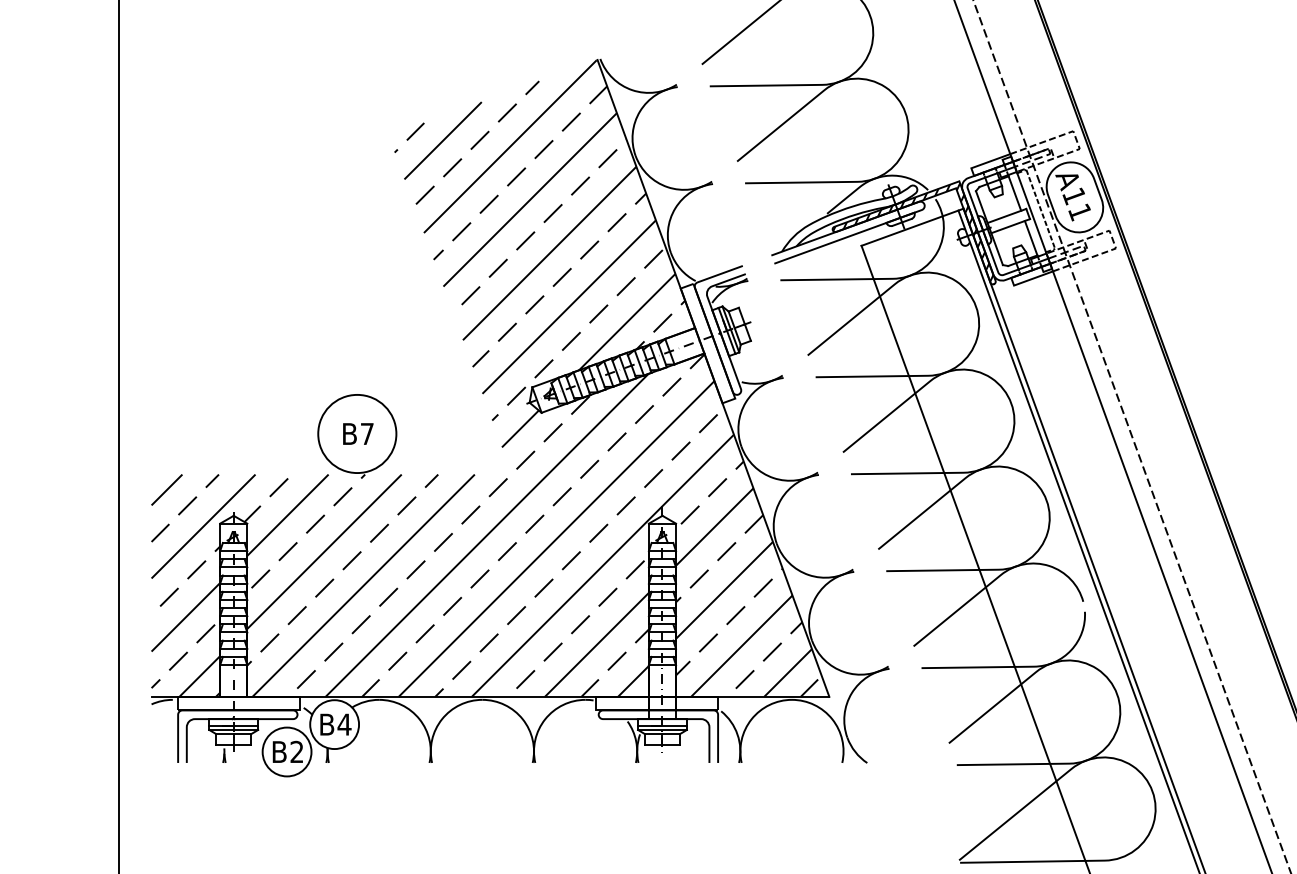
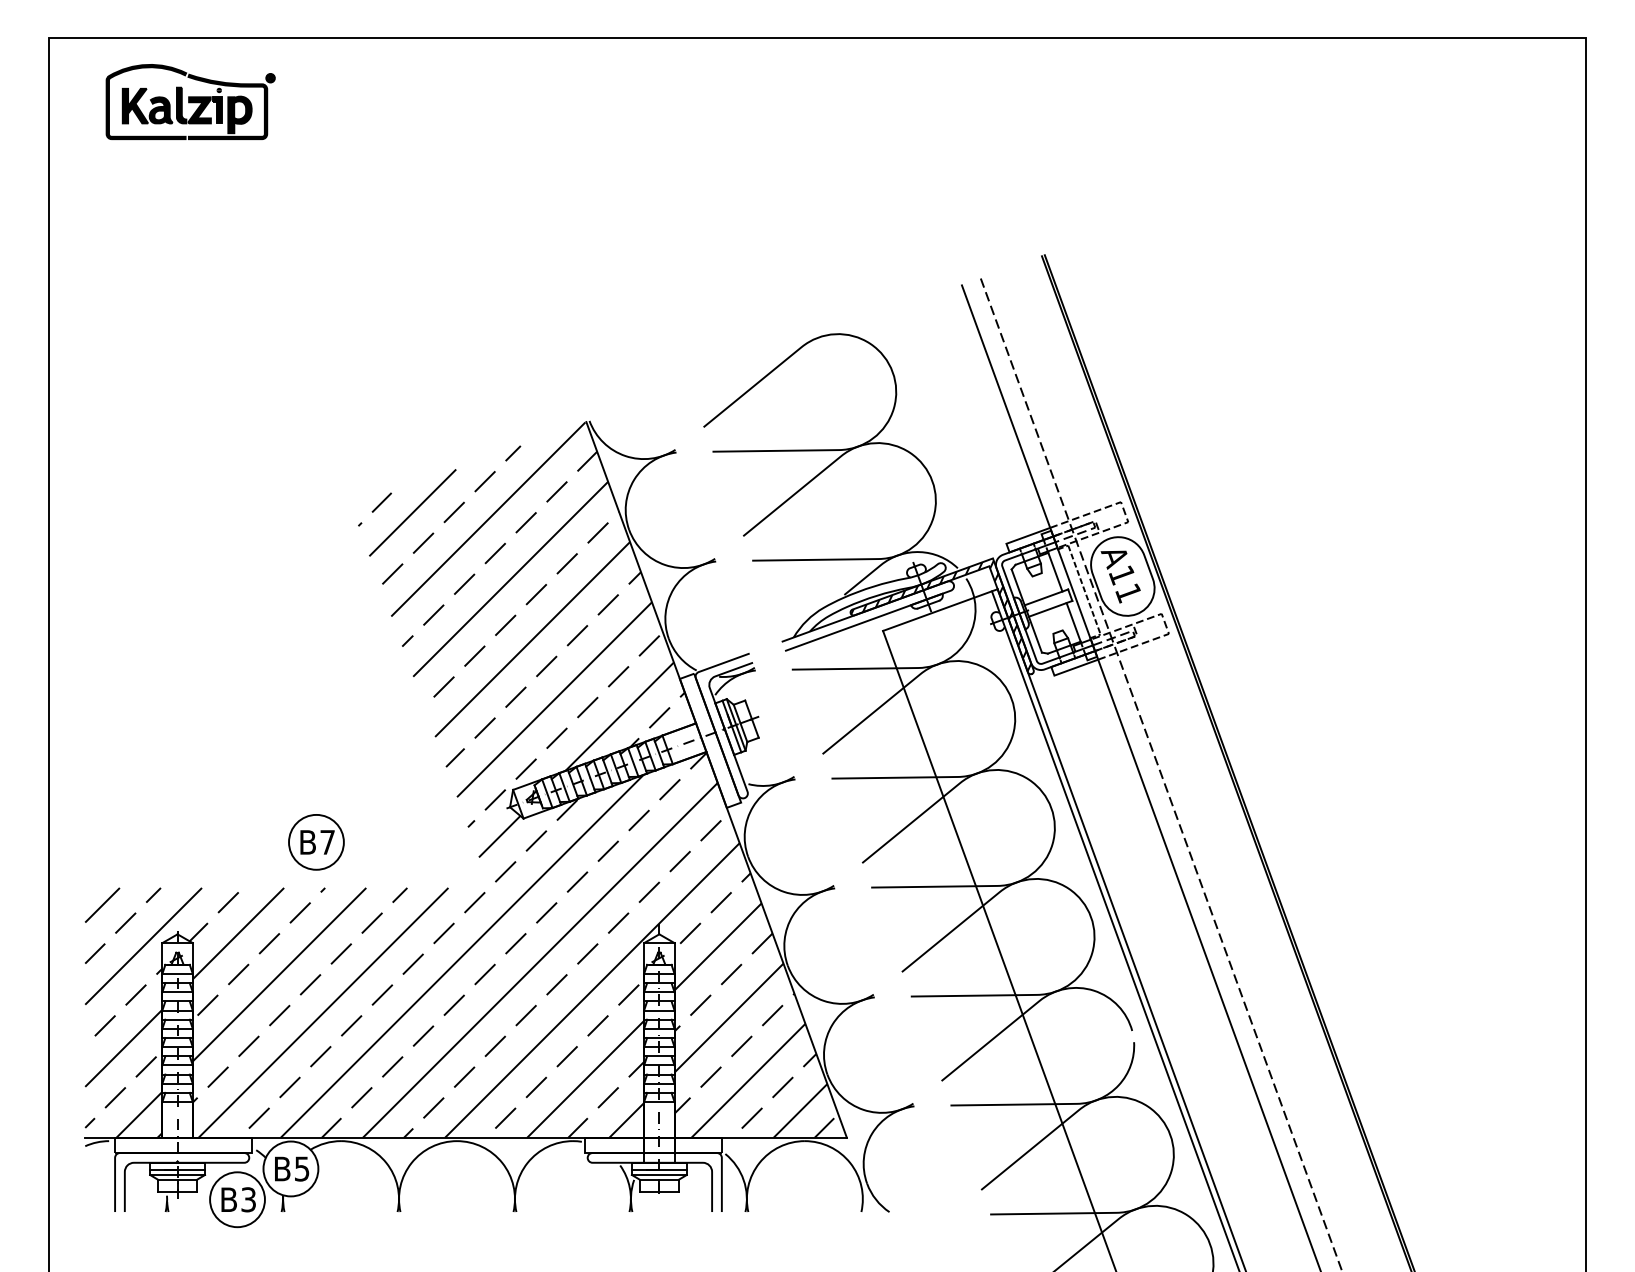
circle: (357, 433) -> (316, 841), size x0.62
text: (344, 724) -> (302, 1168), B4 -> B5
text: (296, 751) -> (248, 1199), B2 -> B3

